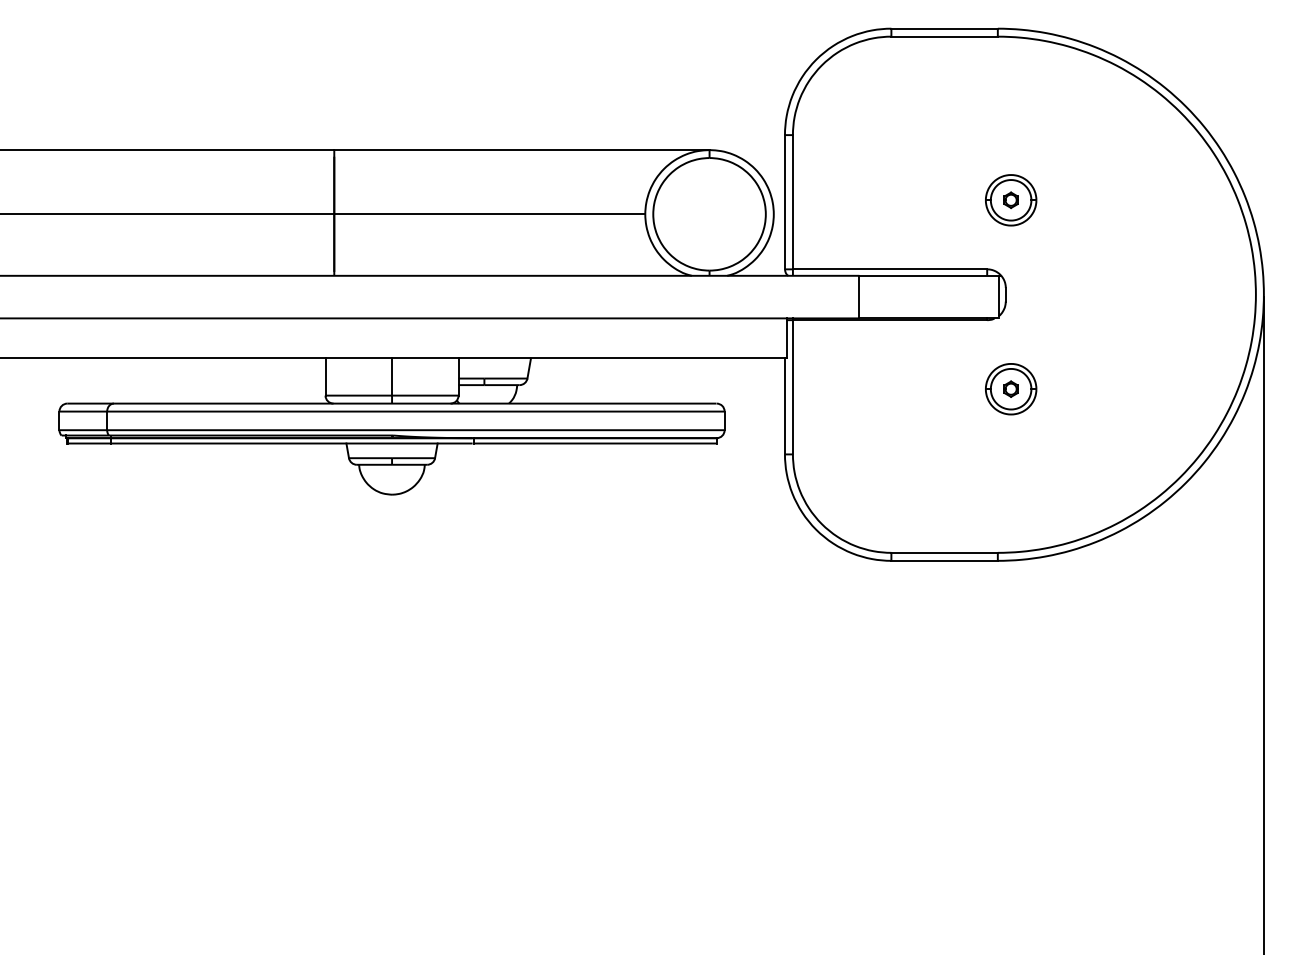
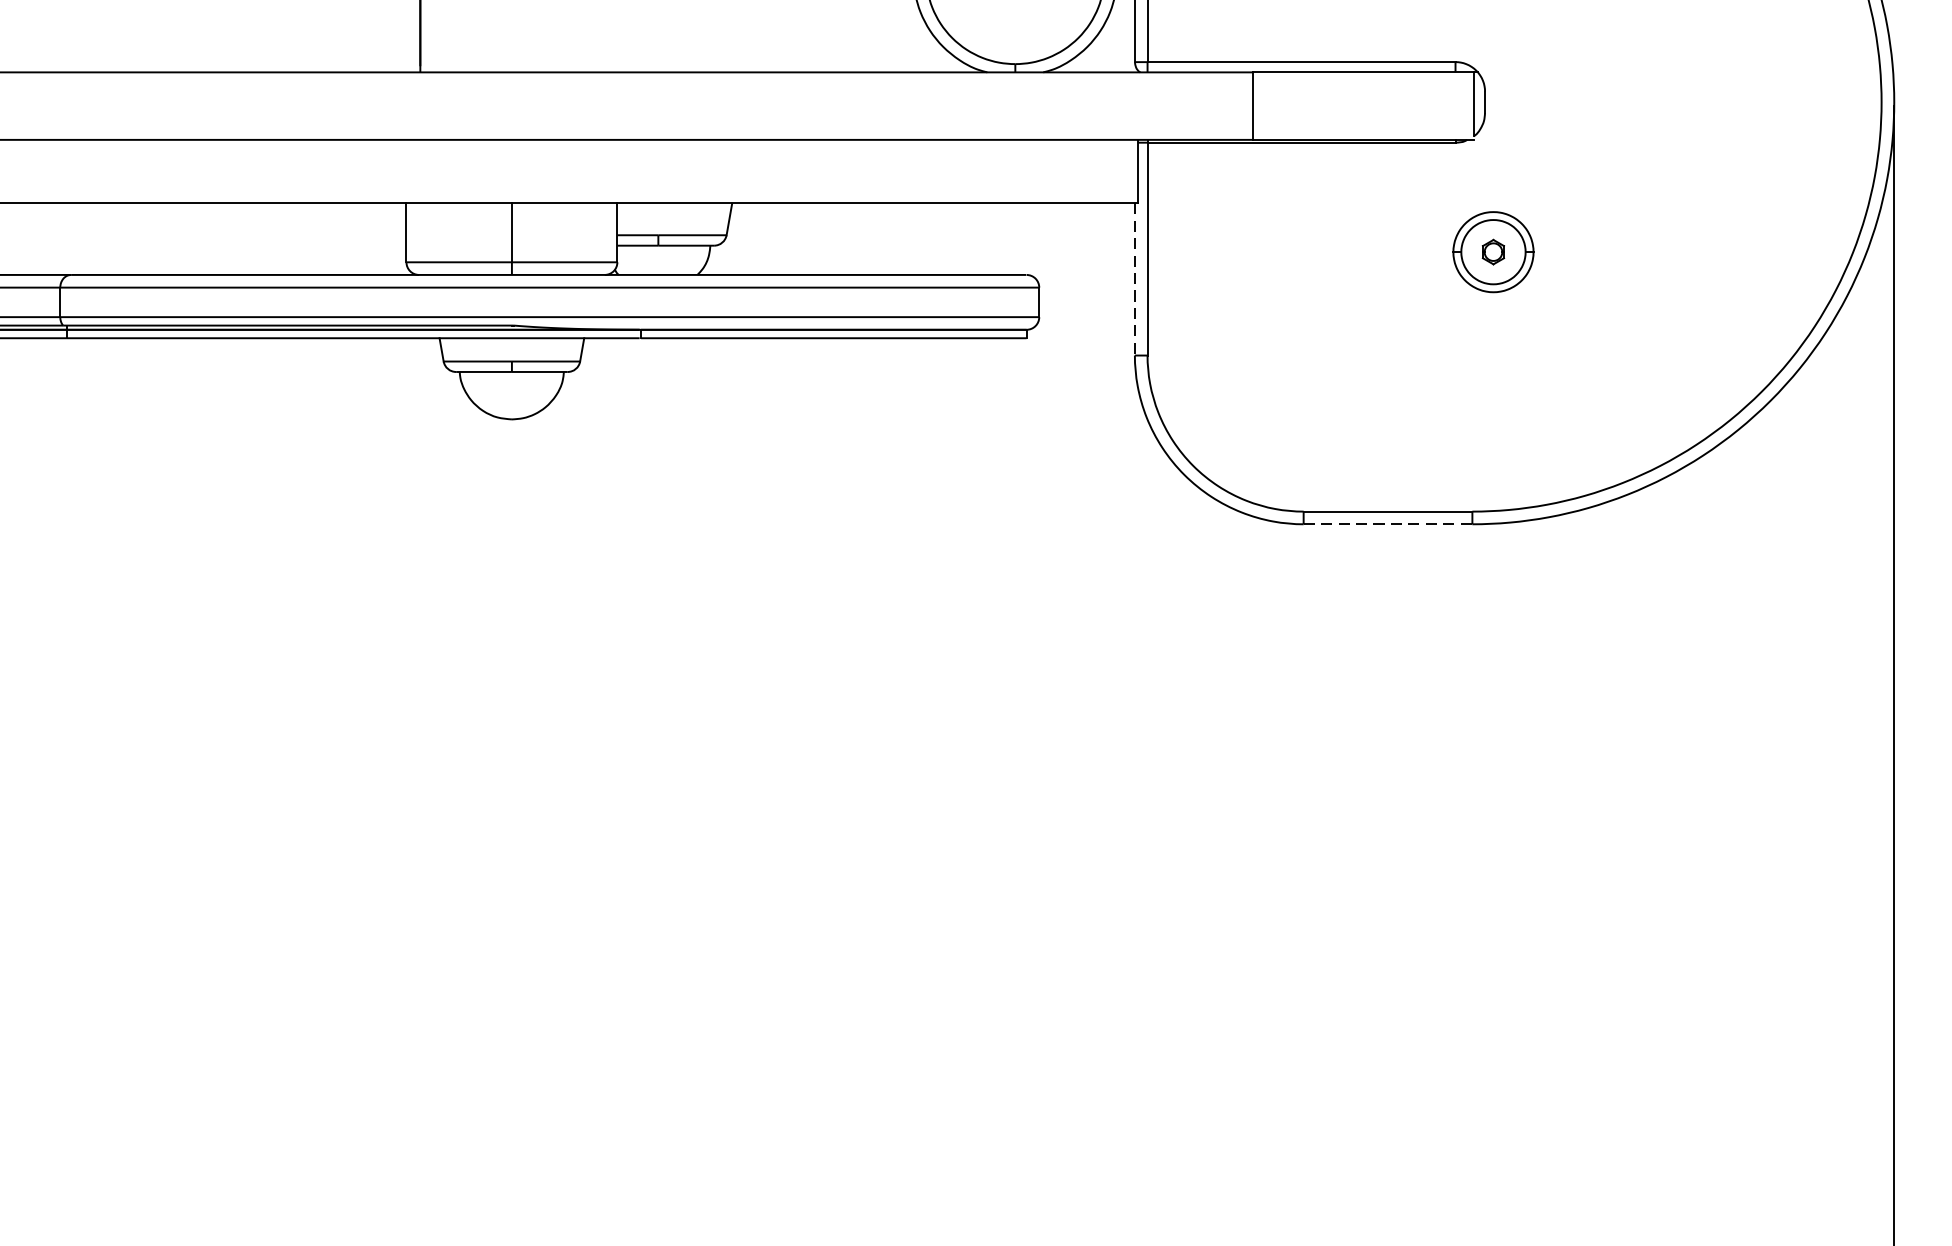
line: (784, 406) -> (1134, 279), solid -> dashed
line: (945, 560) -> (1389, 523), solid -> dashed

